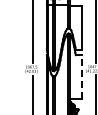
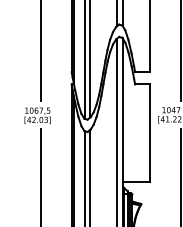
line: (82, 76) -> (149, 131), dashed -> solid

